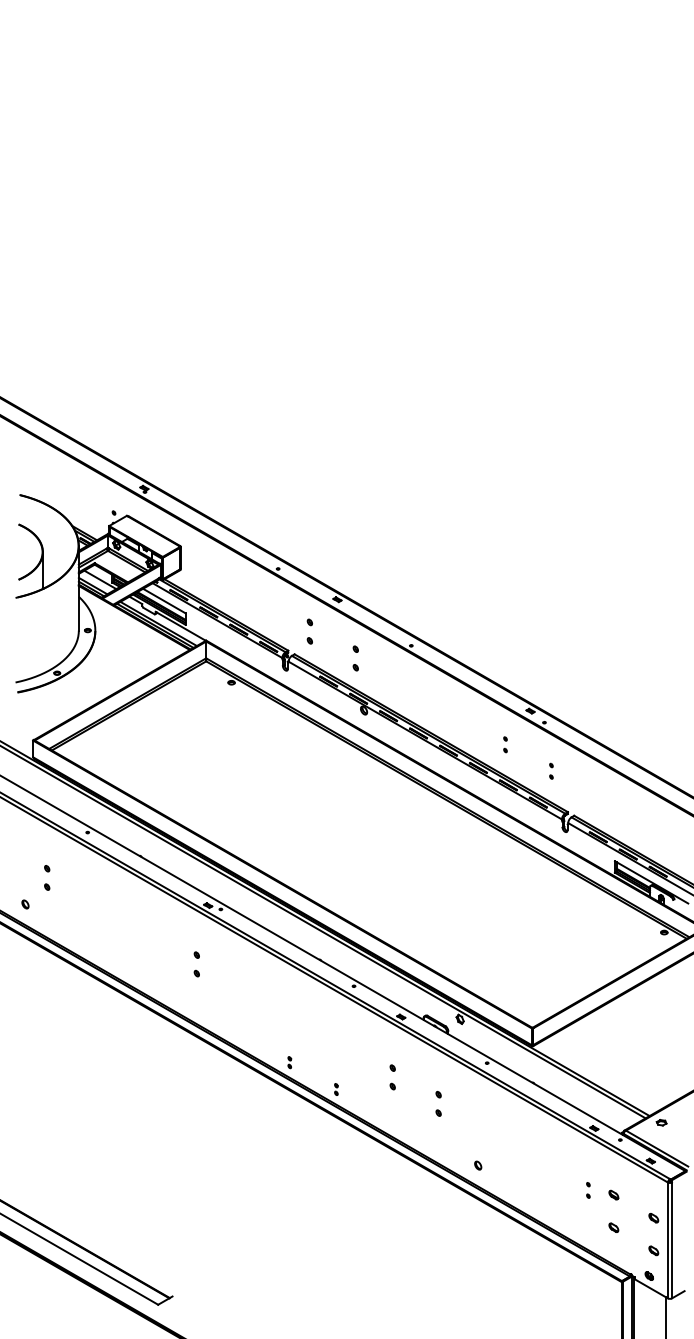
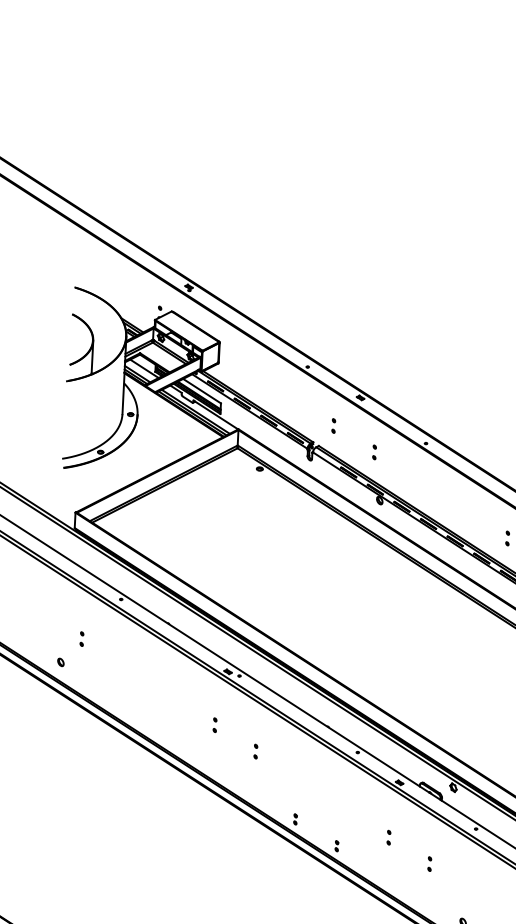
part: (309, 631) -> (333, 425), size x0.62
part: (355, 657) -> (374, 451), size x0.62
part: (46, 877) -> (81, 638), size x0.62
part: (196, 964) -> (214, 725), size x0.62
part: (242, 990) -> (255, 751), added
part: (392, 1077) -> (388, 837), size x0.62
part: (438, 1103) -> (429, 863), size x0.62

